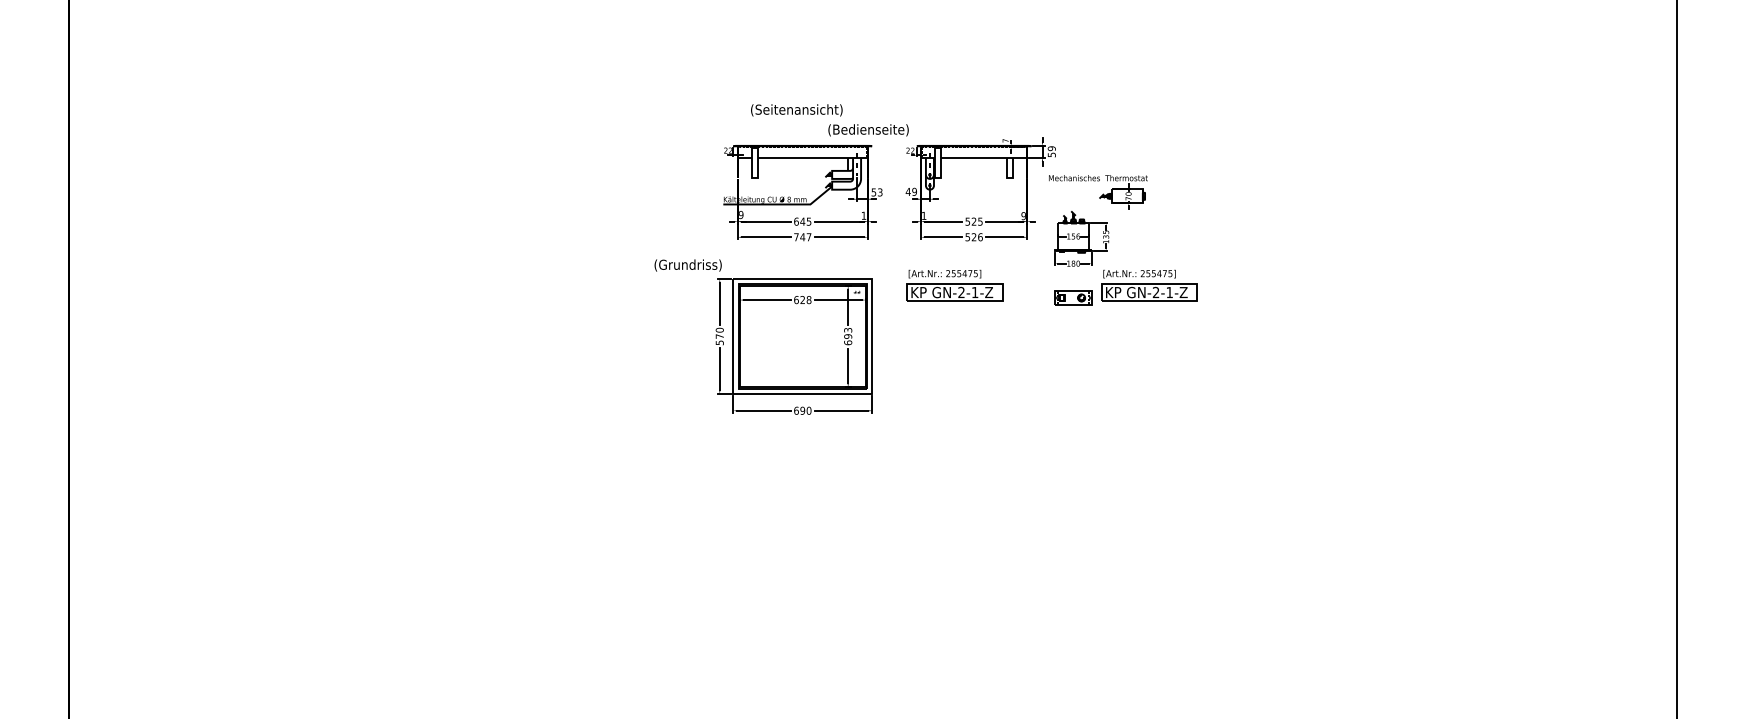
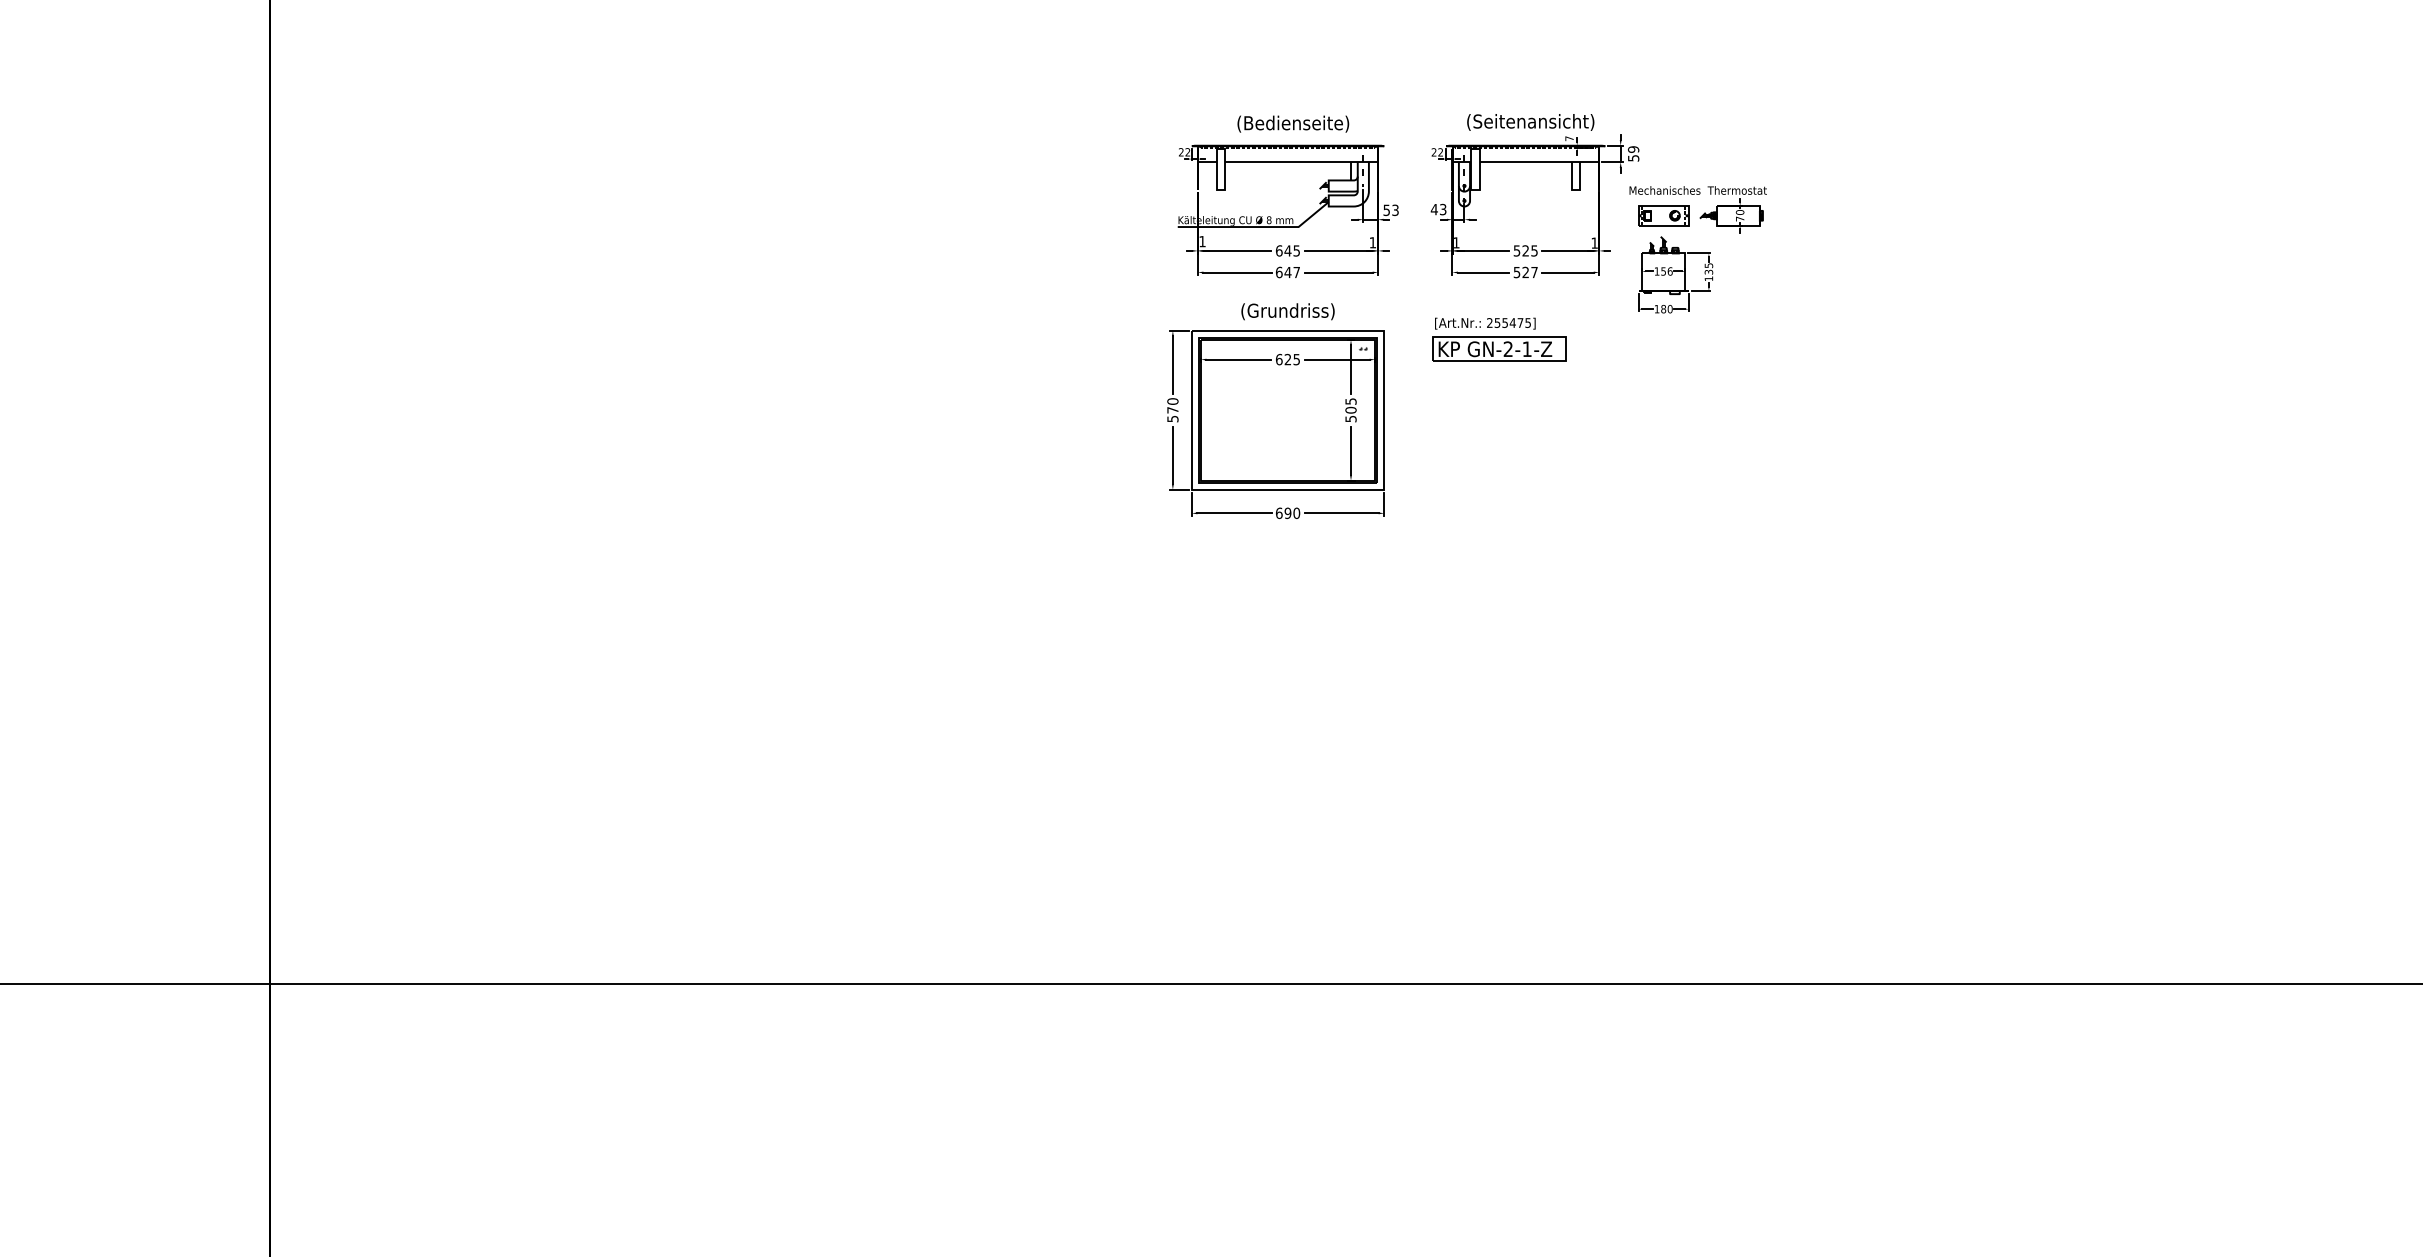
text: (796, 110) -> (1530, 122), moved
text: (868, 129) -> (1293, 123), moved
text: (914, 191) -> (1442, 209), 49 -> 43
text: (741, 214) -> (1202, 241), 9 -> 1
text: (1023, 215) -> (1594, 242), 9 -> 1
text: (795, 237) -> (1278, 272), 747 -> 647
text: (980, 237) -> (1534, 272), 526 -> 527
text: (687, 265) -> (1287, 311), moved
part: (1149, 285) -> (1769, 339), removed
part: (1073, 297) -> (1663, 215), moved
text: (808, 299) -> (1296, 359), 628 -> 625
text: (847, 336) -> (1350, 410), 693 -> 505

